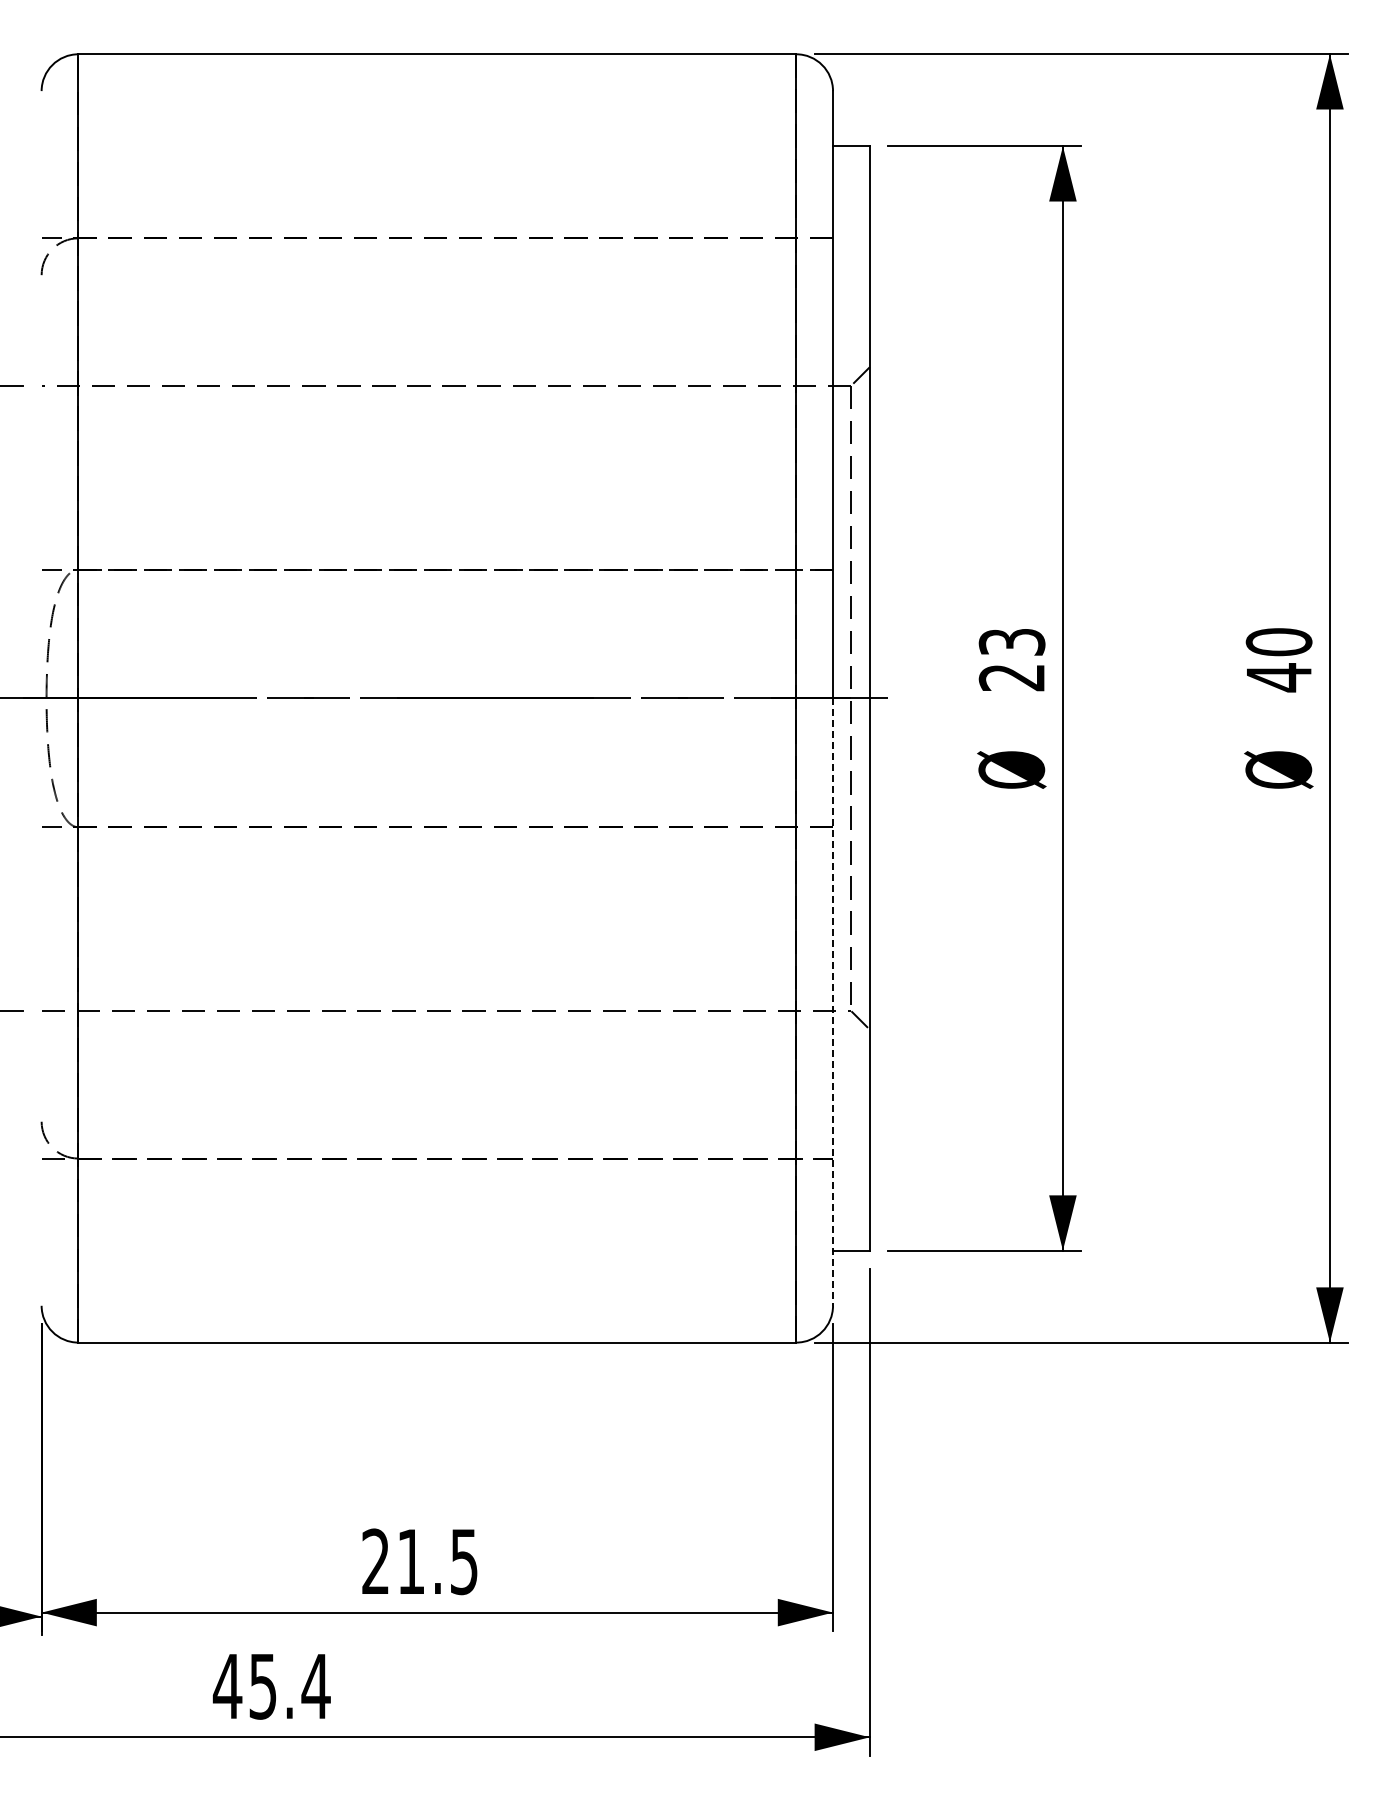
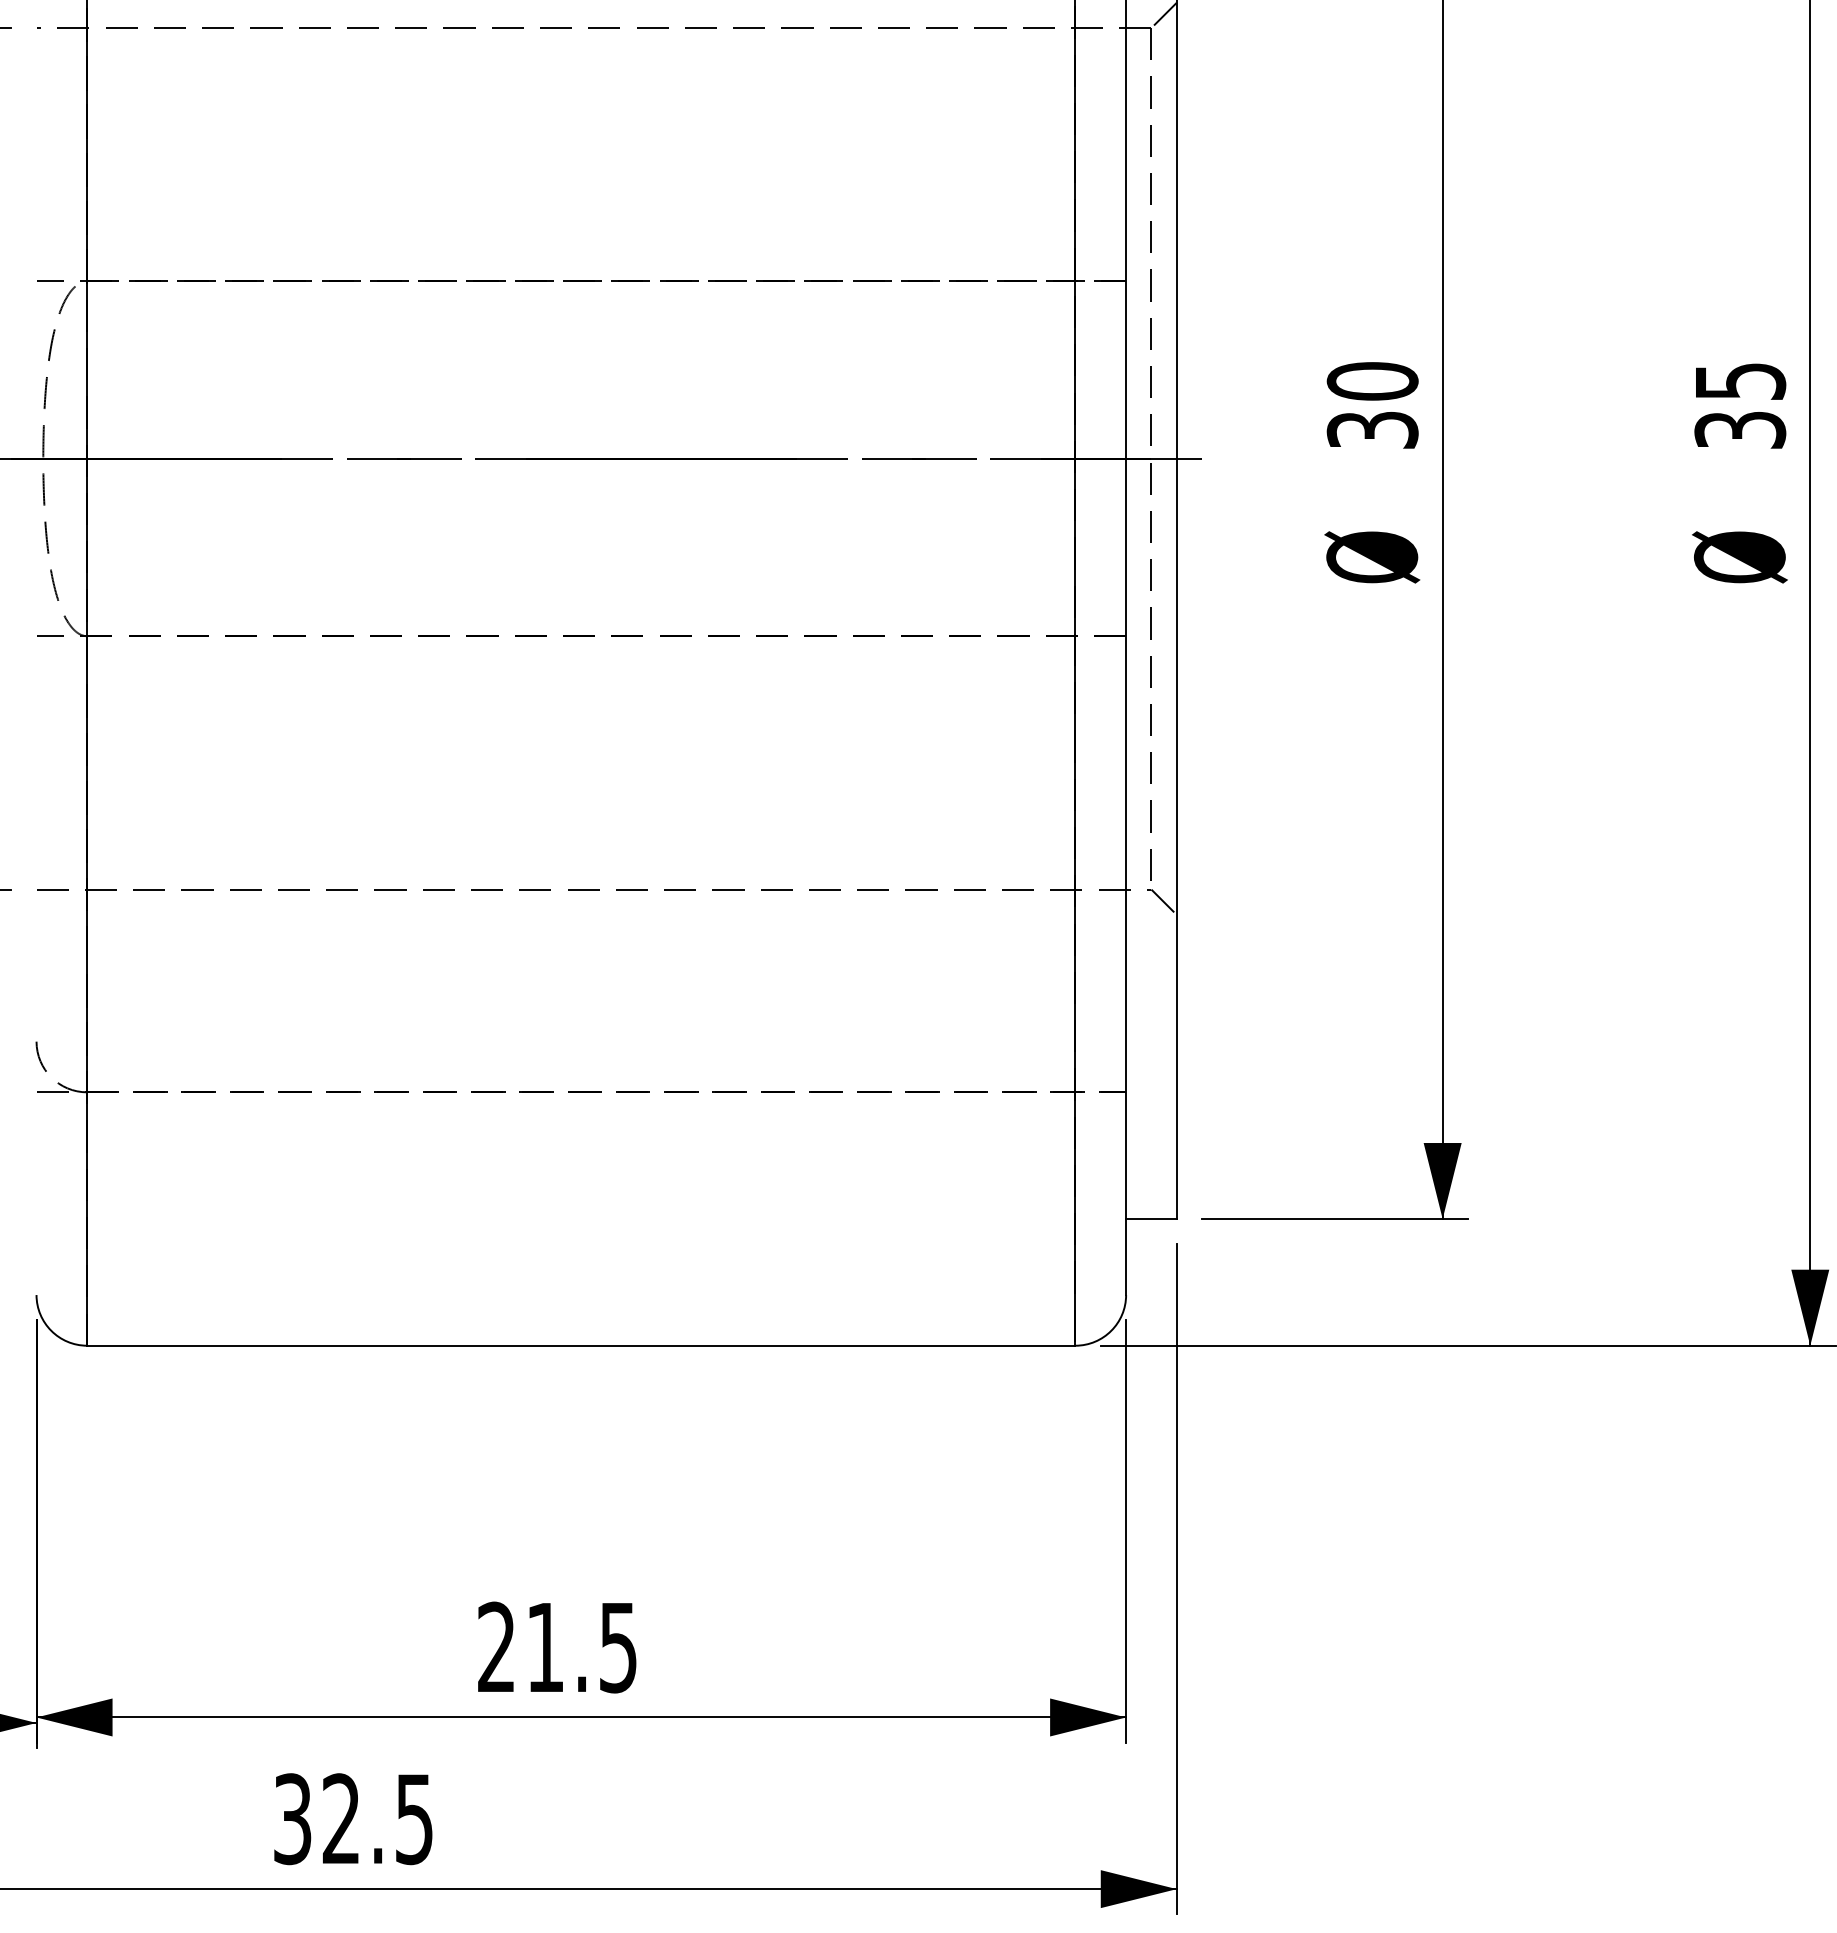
text: (1011, 659) -> (1371, 405), 23 -> 30
text: (1278, 660) -> (1739, 406), 40 -> 35
line: (833, 1002) -> (1126, 877), dashed -> solid
text: (271, 1686) -> (353, 1819), 45.4 -> 32.5

